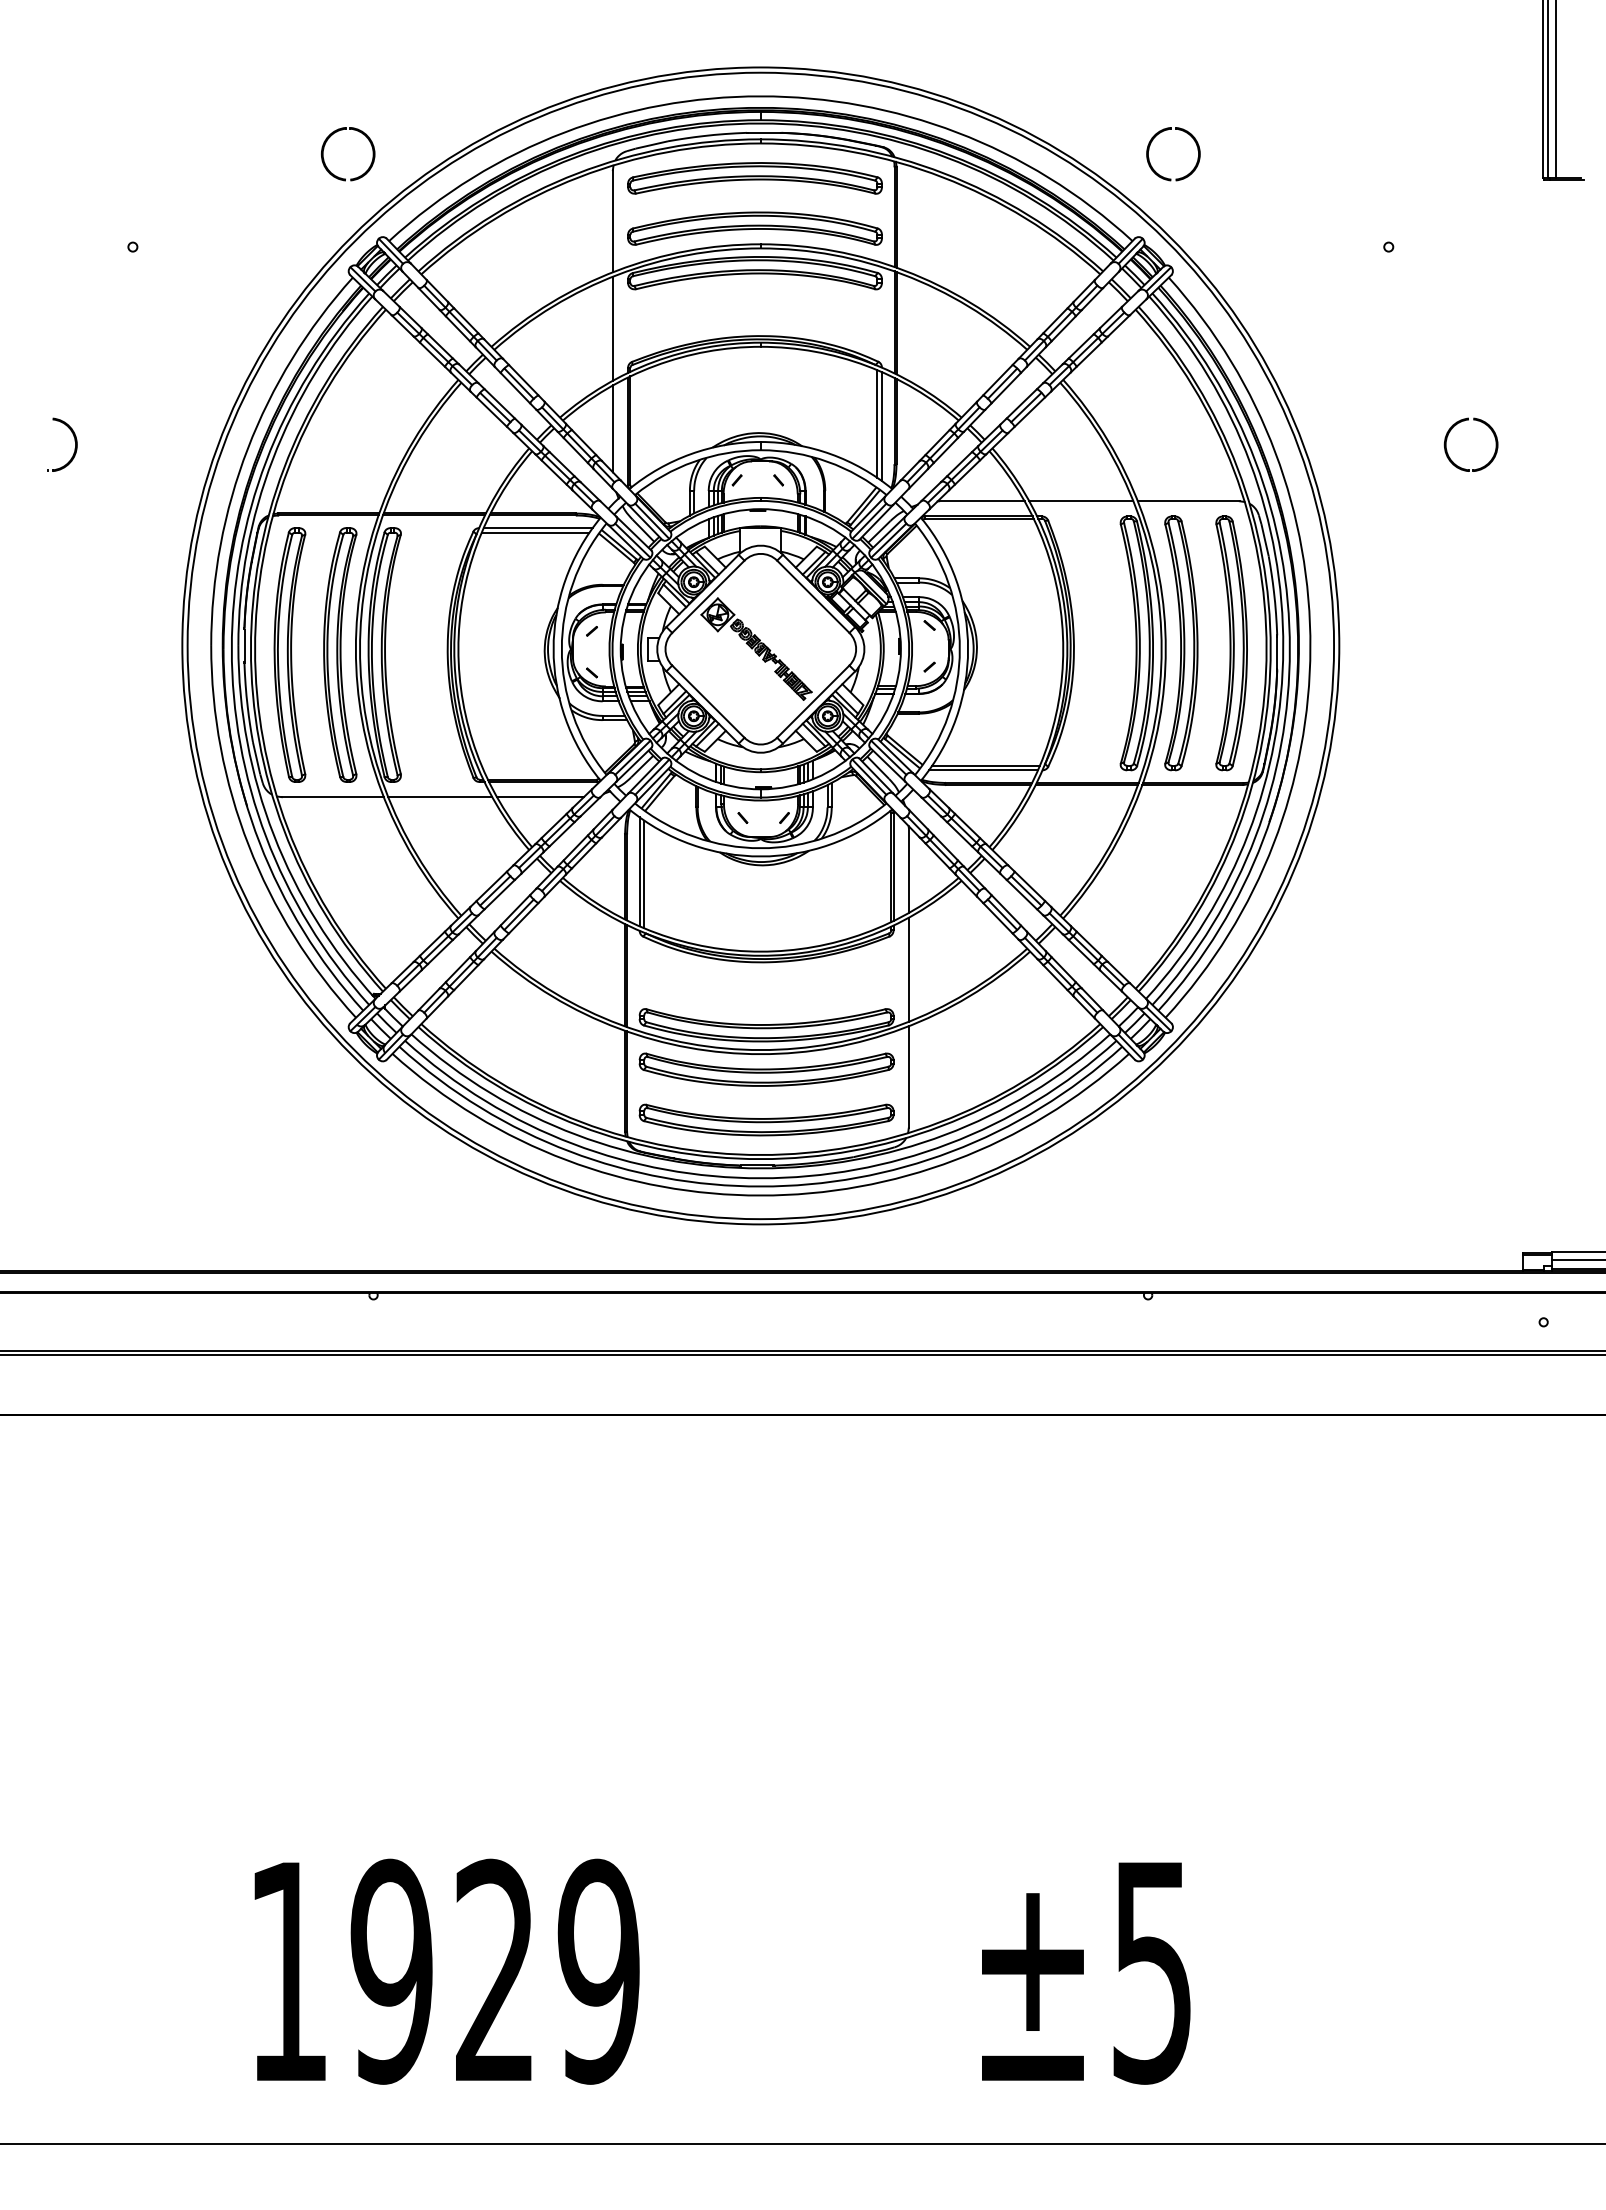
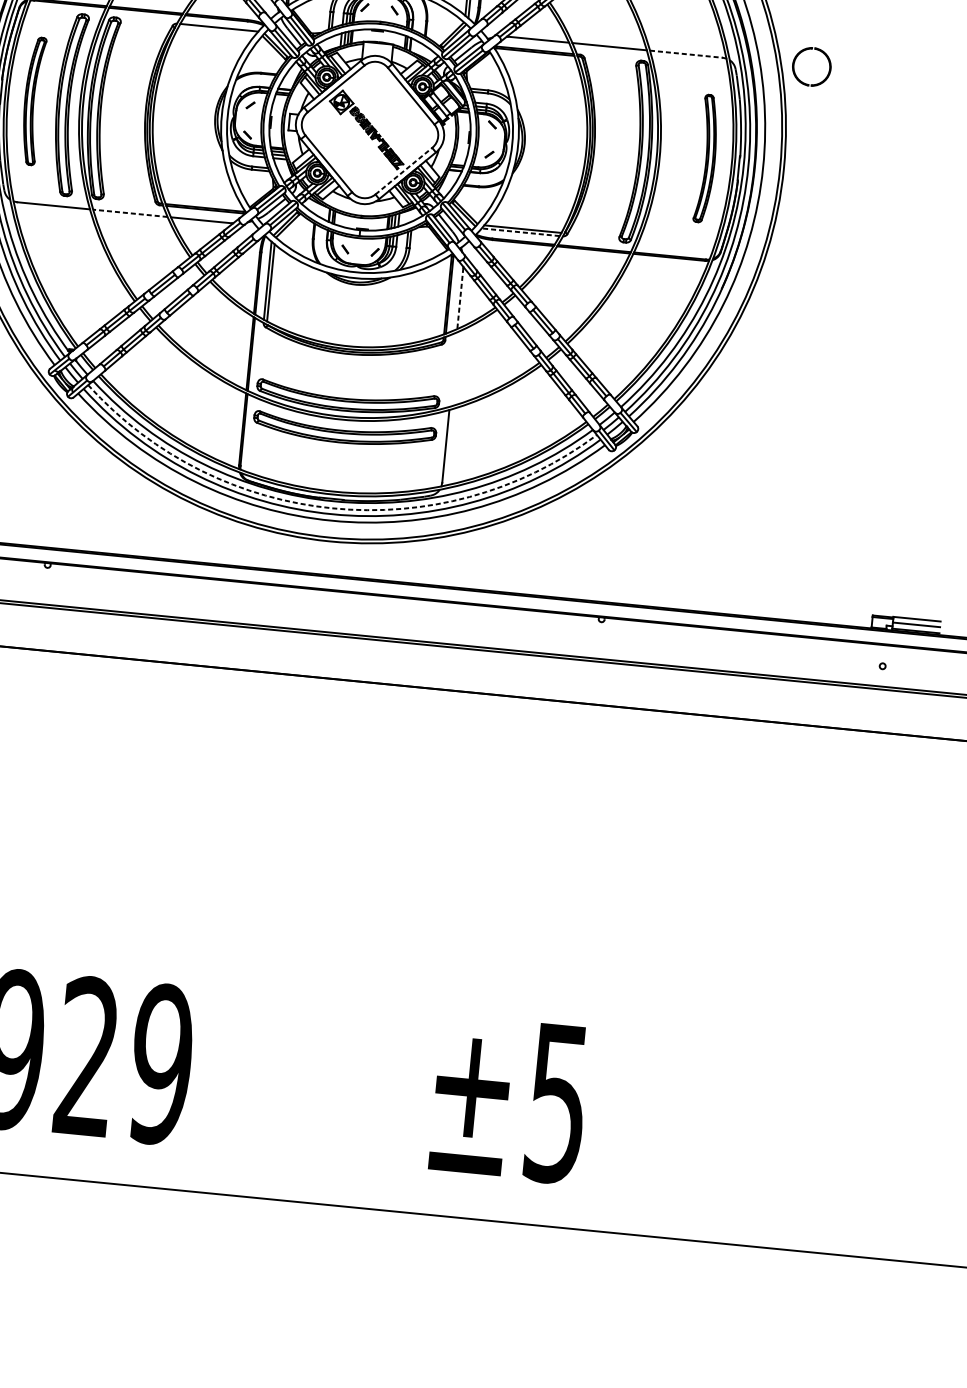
part: (1448, 436) -> (796, 59), moved
line: (1189, 501) -> (686, 54), solid -> dashed
line: (535, 532) -> (217, 30), removed
part: (1181, 643) -> (671, 155), removed
part: (1231, 643) -> (707, 158), size x0.7
part: (289, 654) -> (32, 100), size x0.7
line: (813, 701) -> (404, 171), solid -> dashed
line: (982, 770) -> (520, 232), solid -> dashed
line: (439, 797) -> (129, 213), solid -> dashed
line: (908, 870) -> (460, 298), solid -> dashed
line: (908, 969) -> (453, 369), removed
part: (766, 1119) -> (341, 466), removed
arc: (760, 1178) -> (332, 508), solid -> dashed

